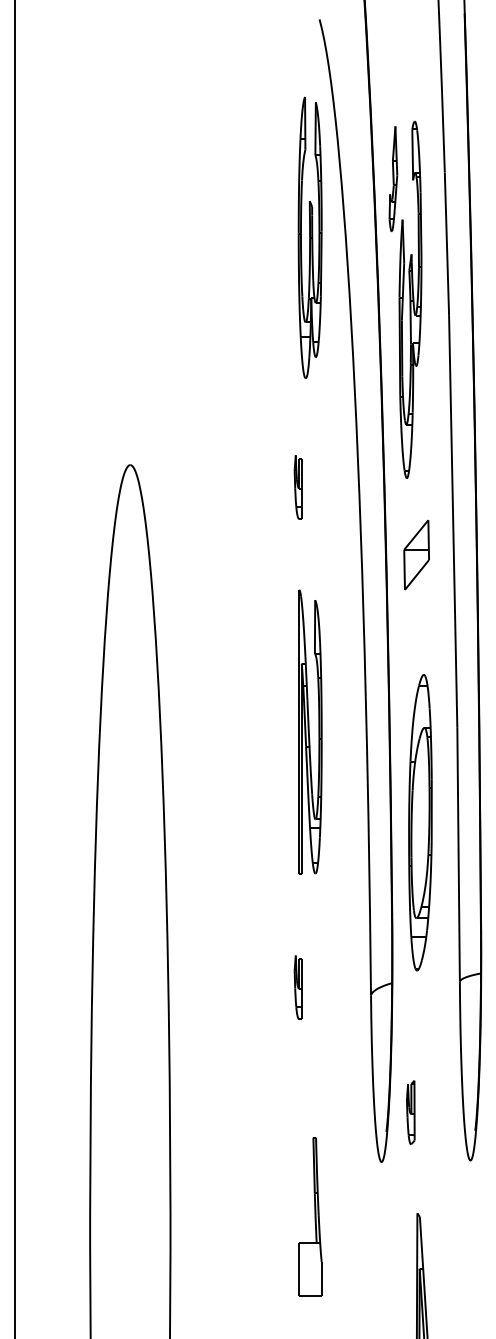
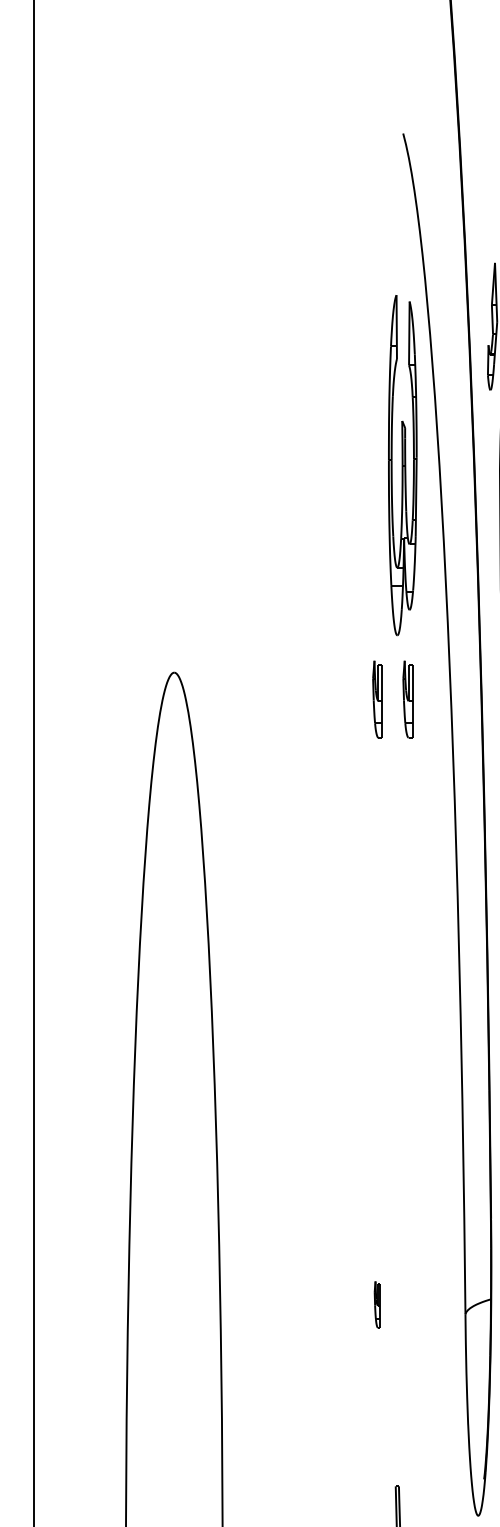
part: (309, 237) -> (401, 465), moved
part: (322, 487) -> (406, 699), added
part: (310, 731) -> (392, 994), removed
part: (297, 987) -> (376, 1304), size x0.6

